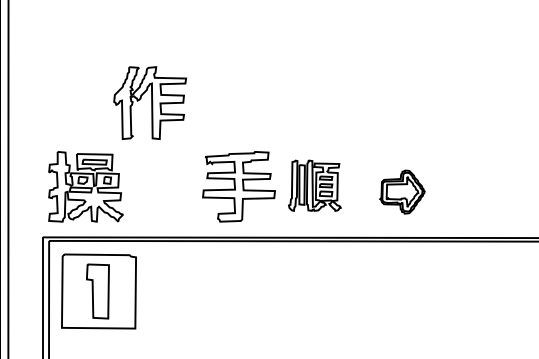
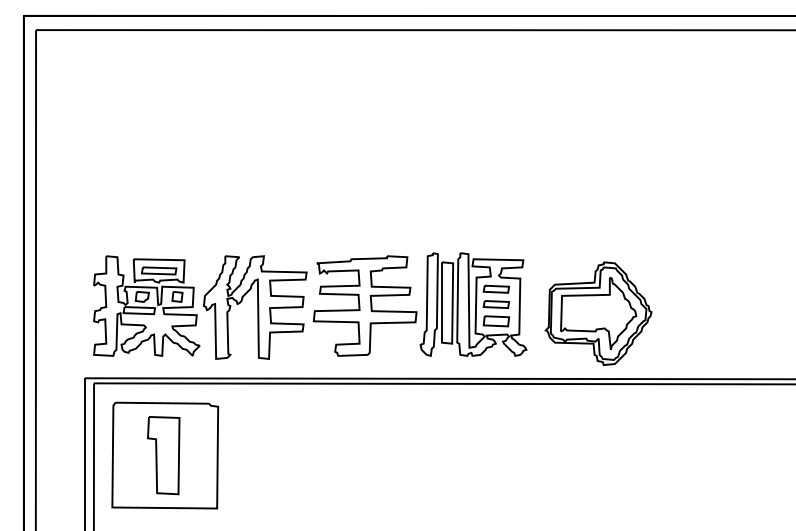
part: (150, 103) -> (255, 307), moved
part: (314, 185) -> (473, 304), size x1.43
part: (402, 192) -> (598, 313), size x1.67

